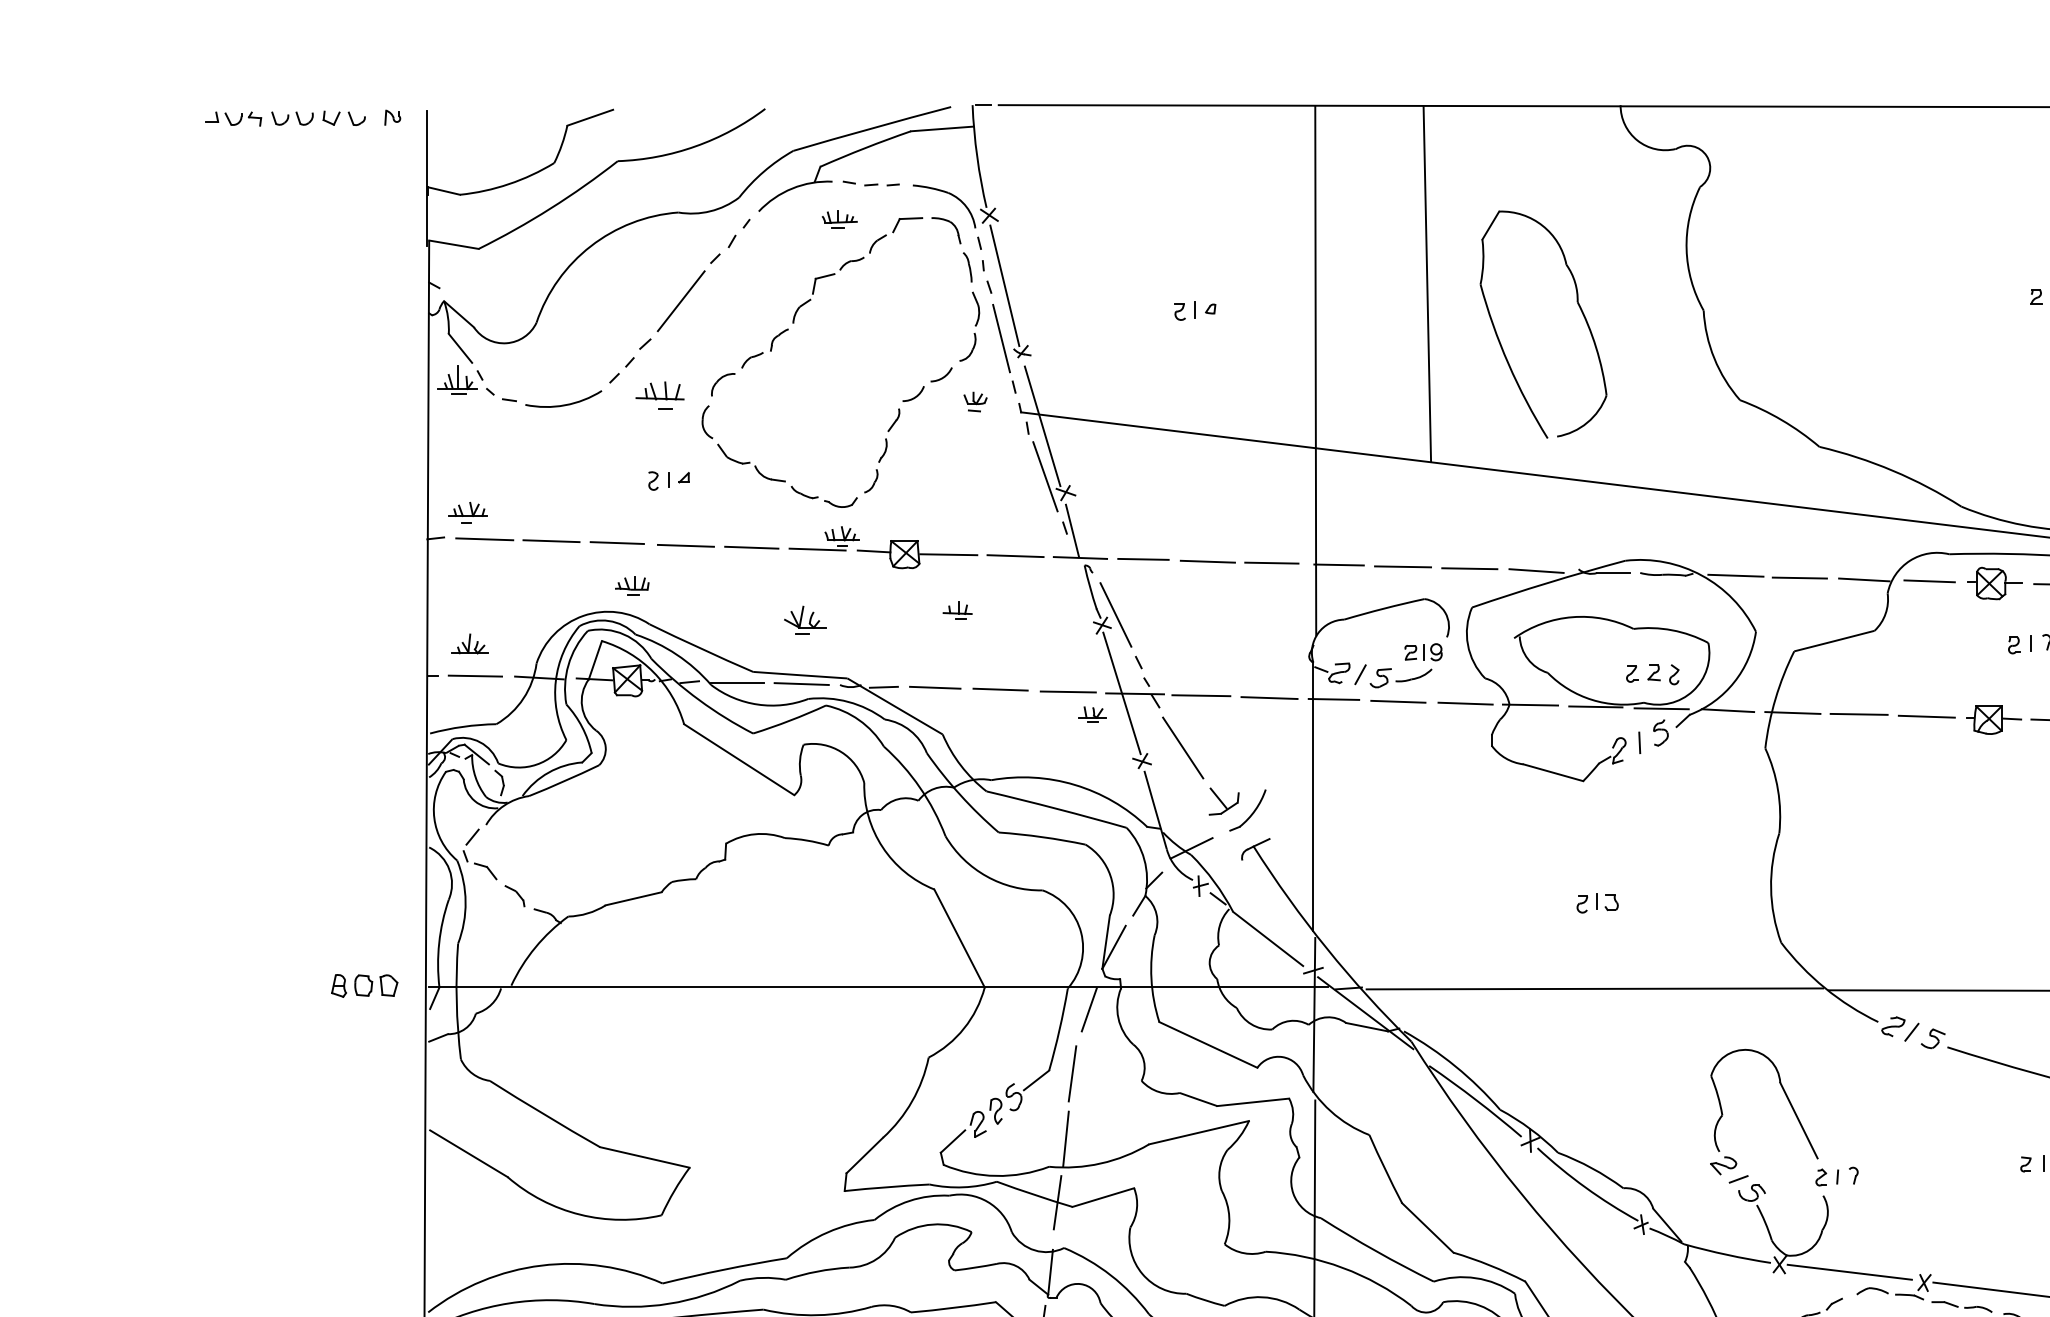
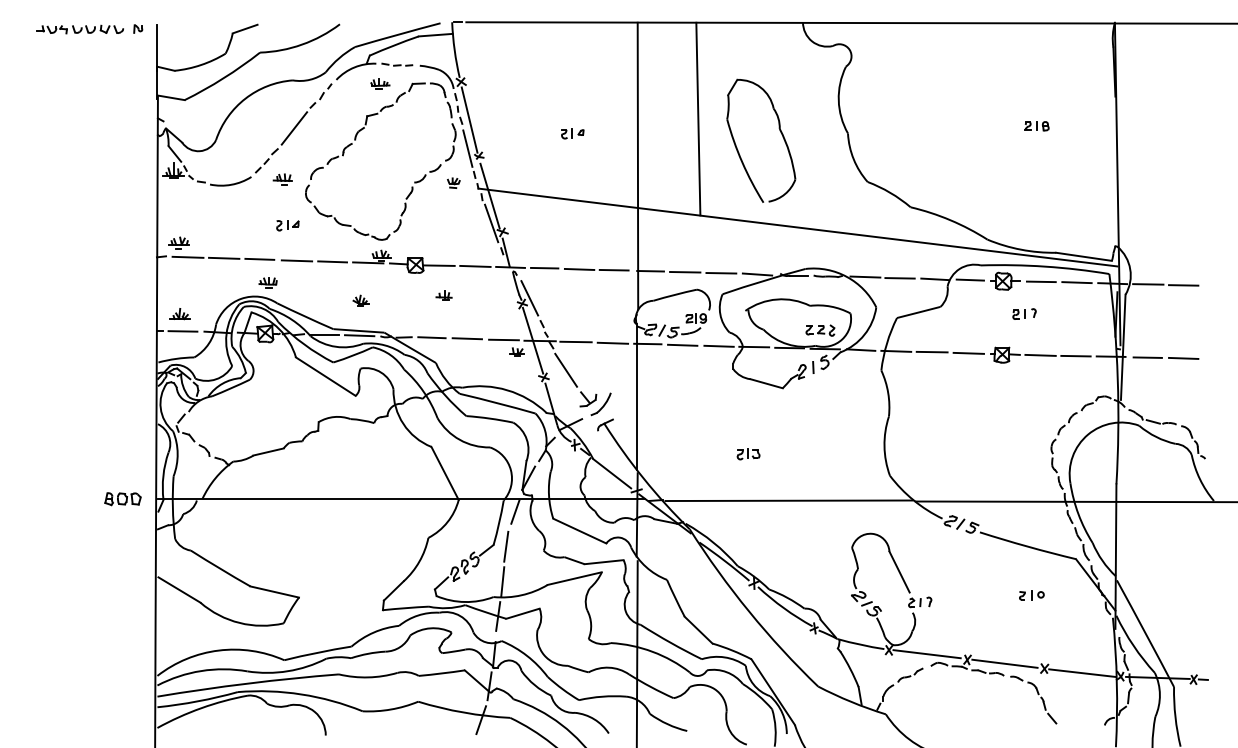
part: (659, 395) -> (282, 179), size x0.71
part: (803, 619) -> (360, 300), size x0.71
part: (1597, 903) -> (748, 454), moved

